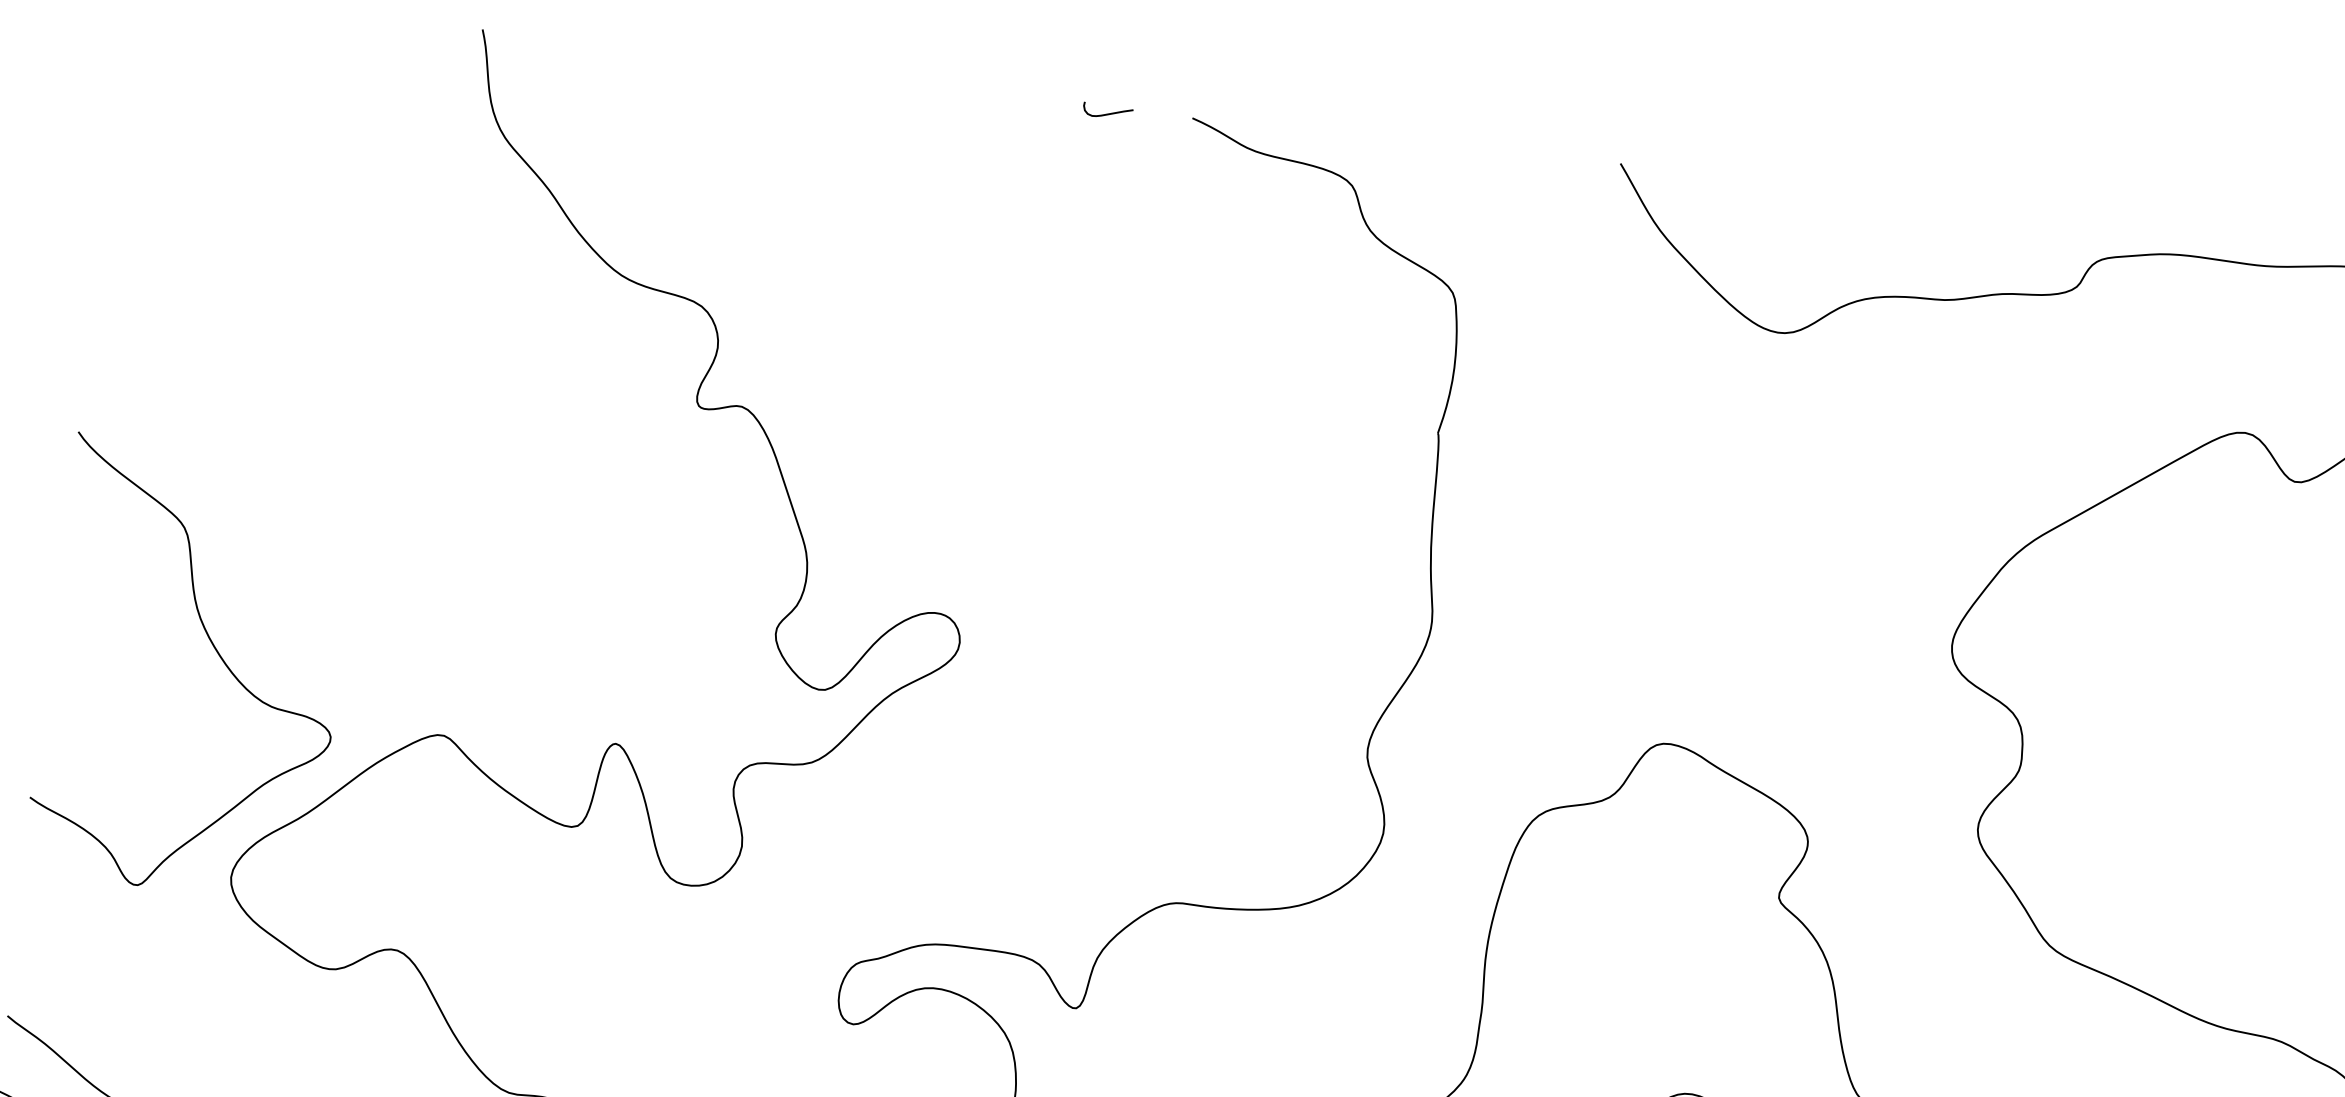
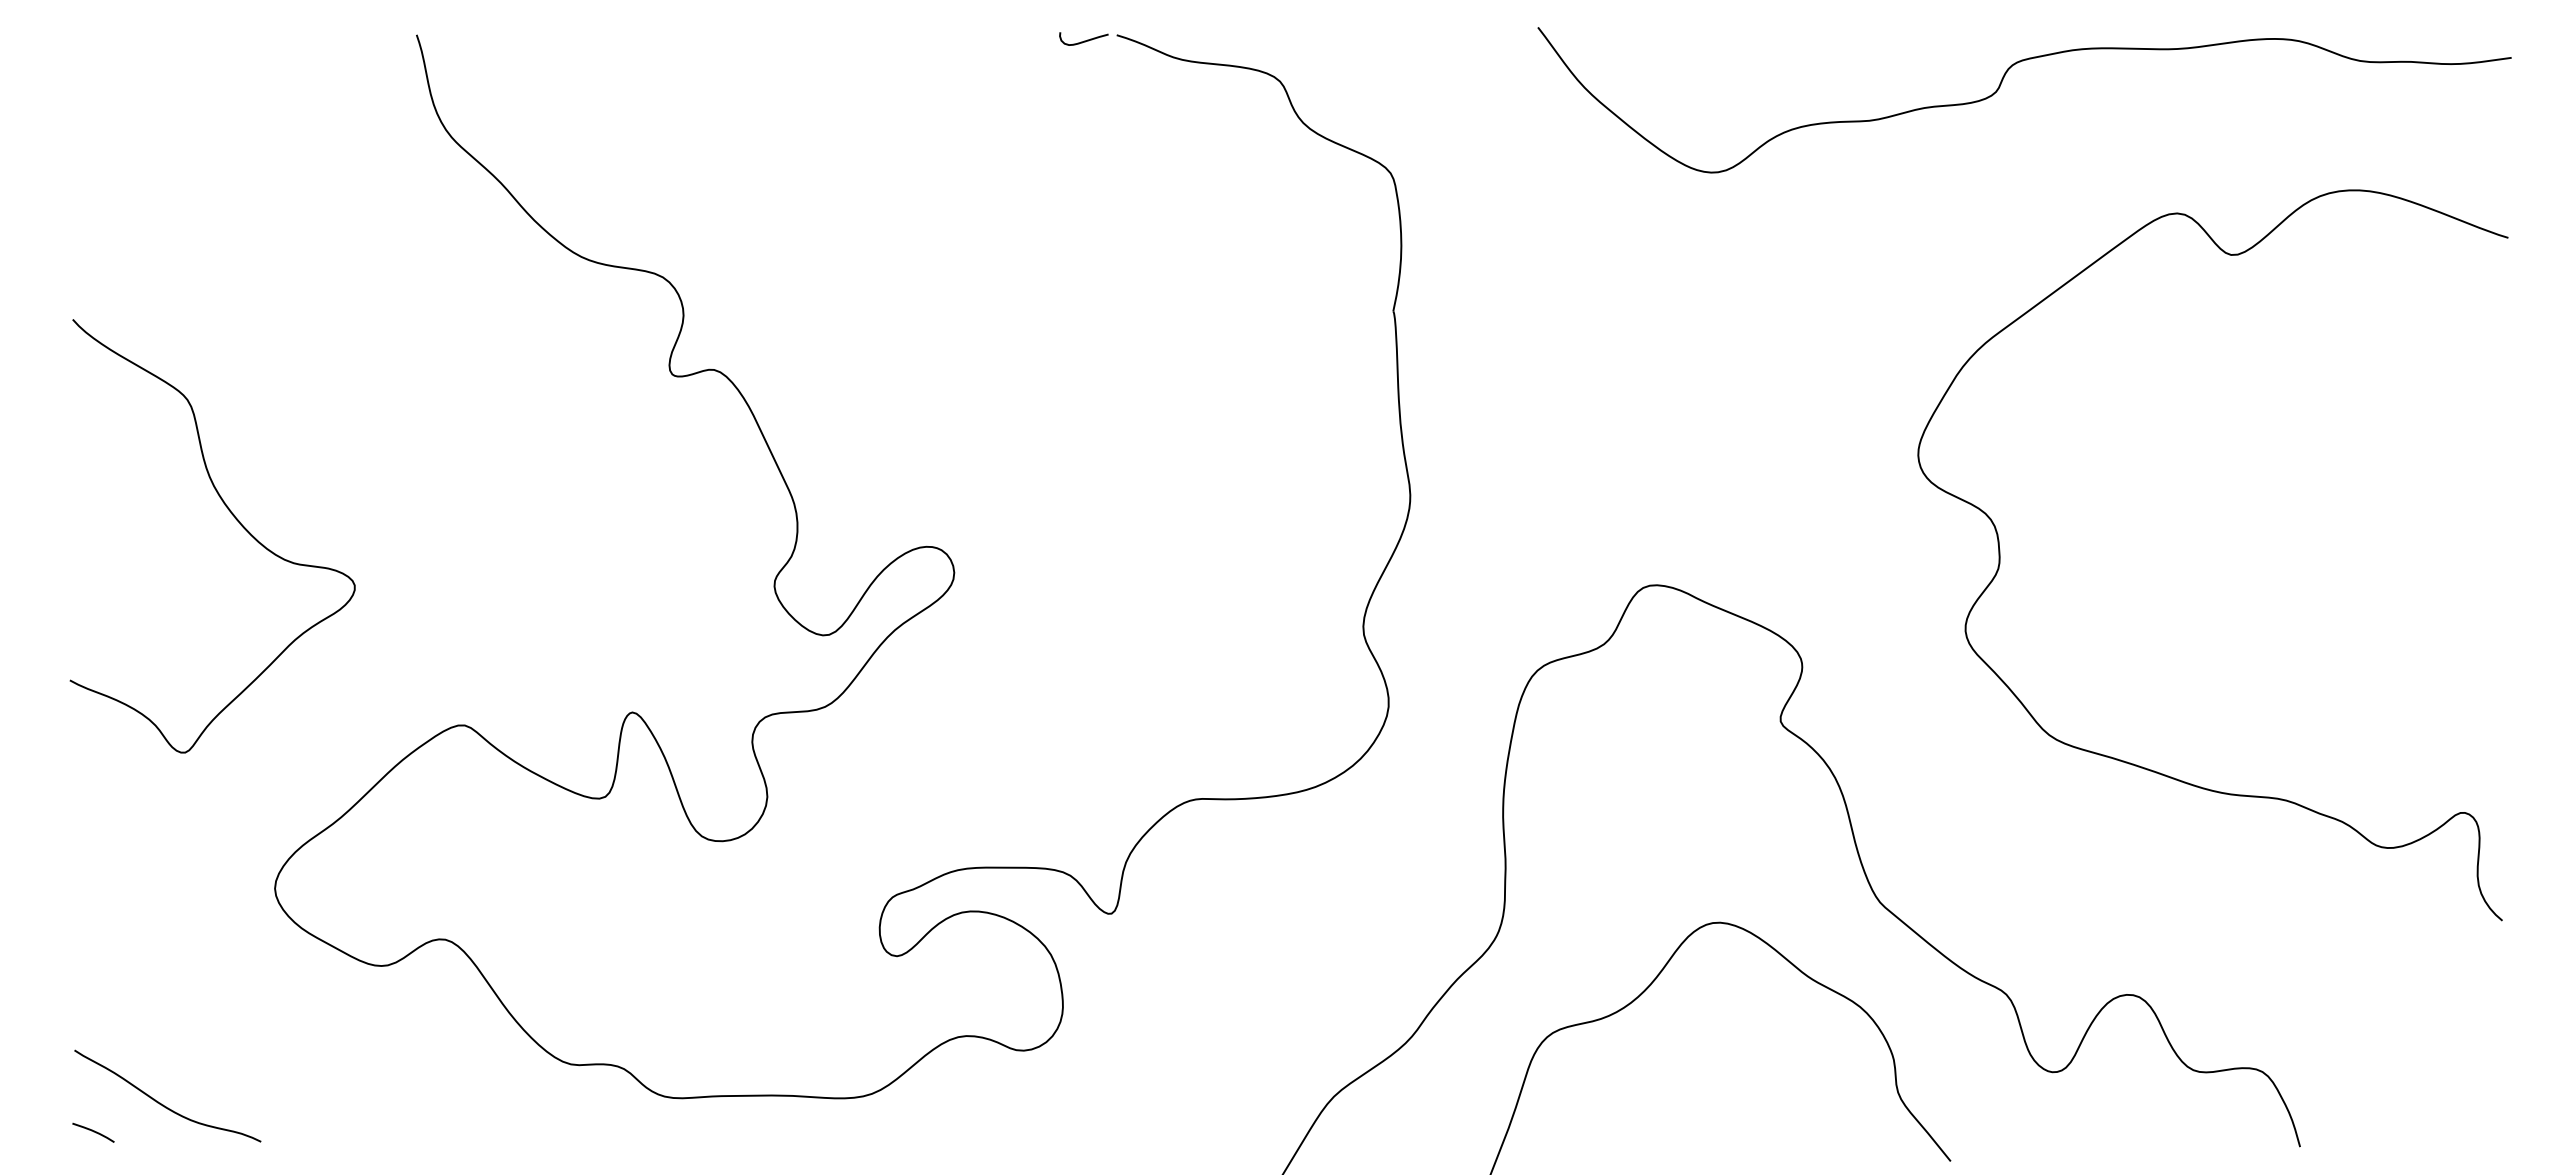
curve: (1108, 113) -> (1084, 40), moved
curve: (218, 655) -> (235, 519), moved

